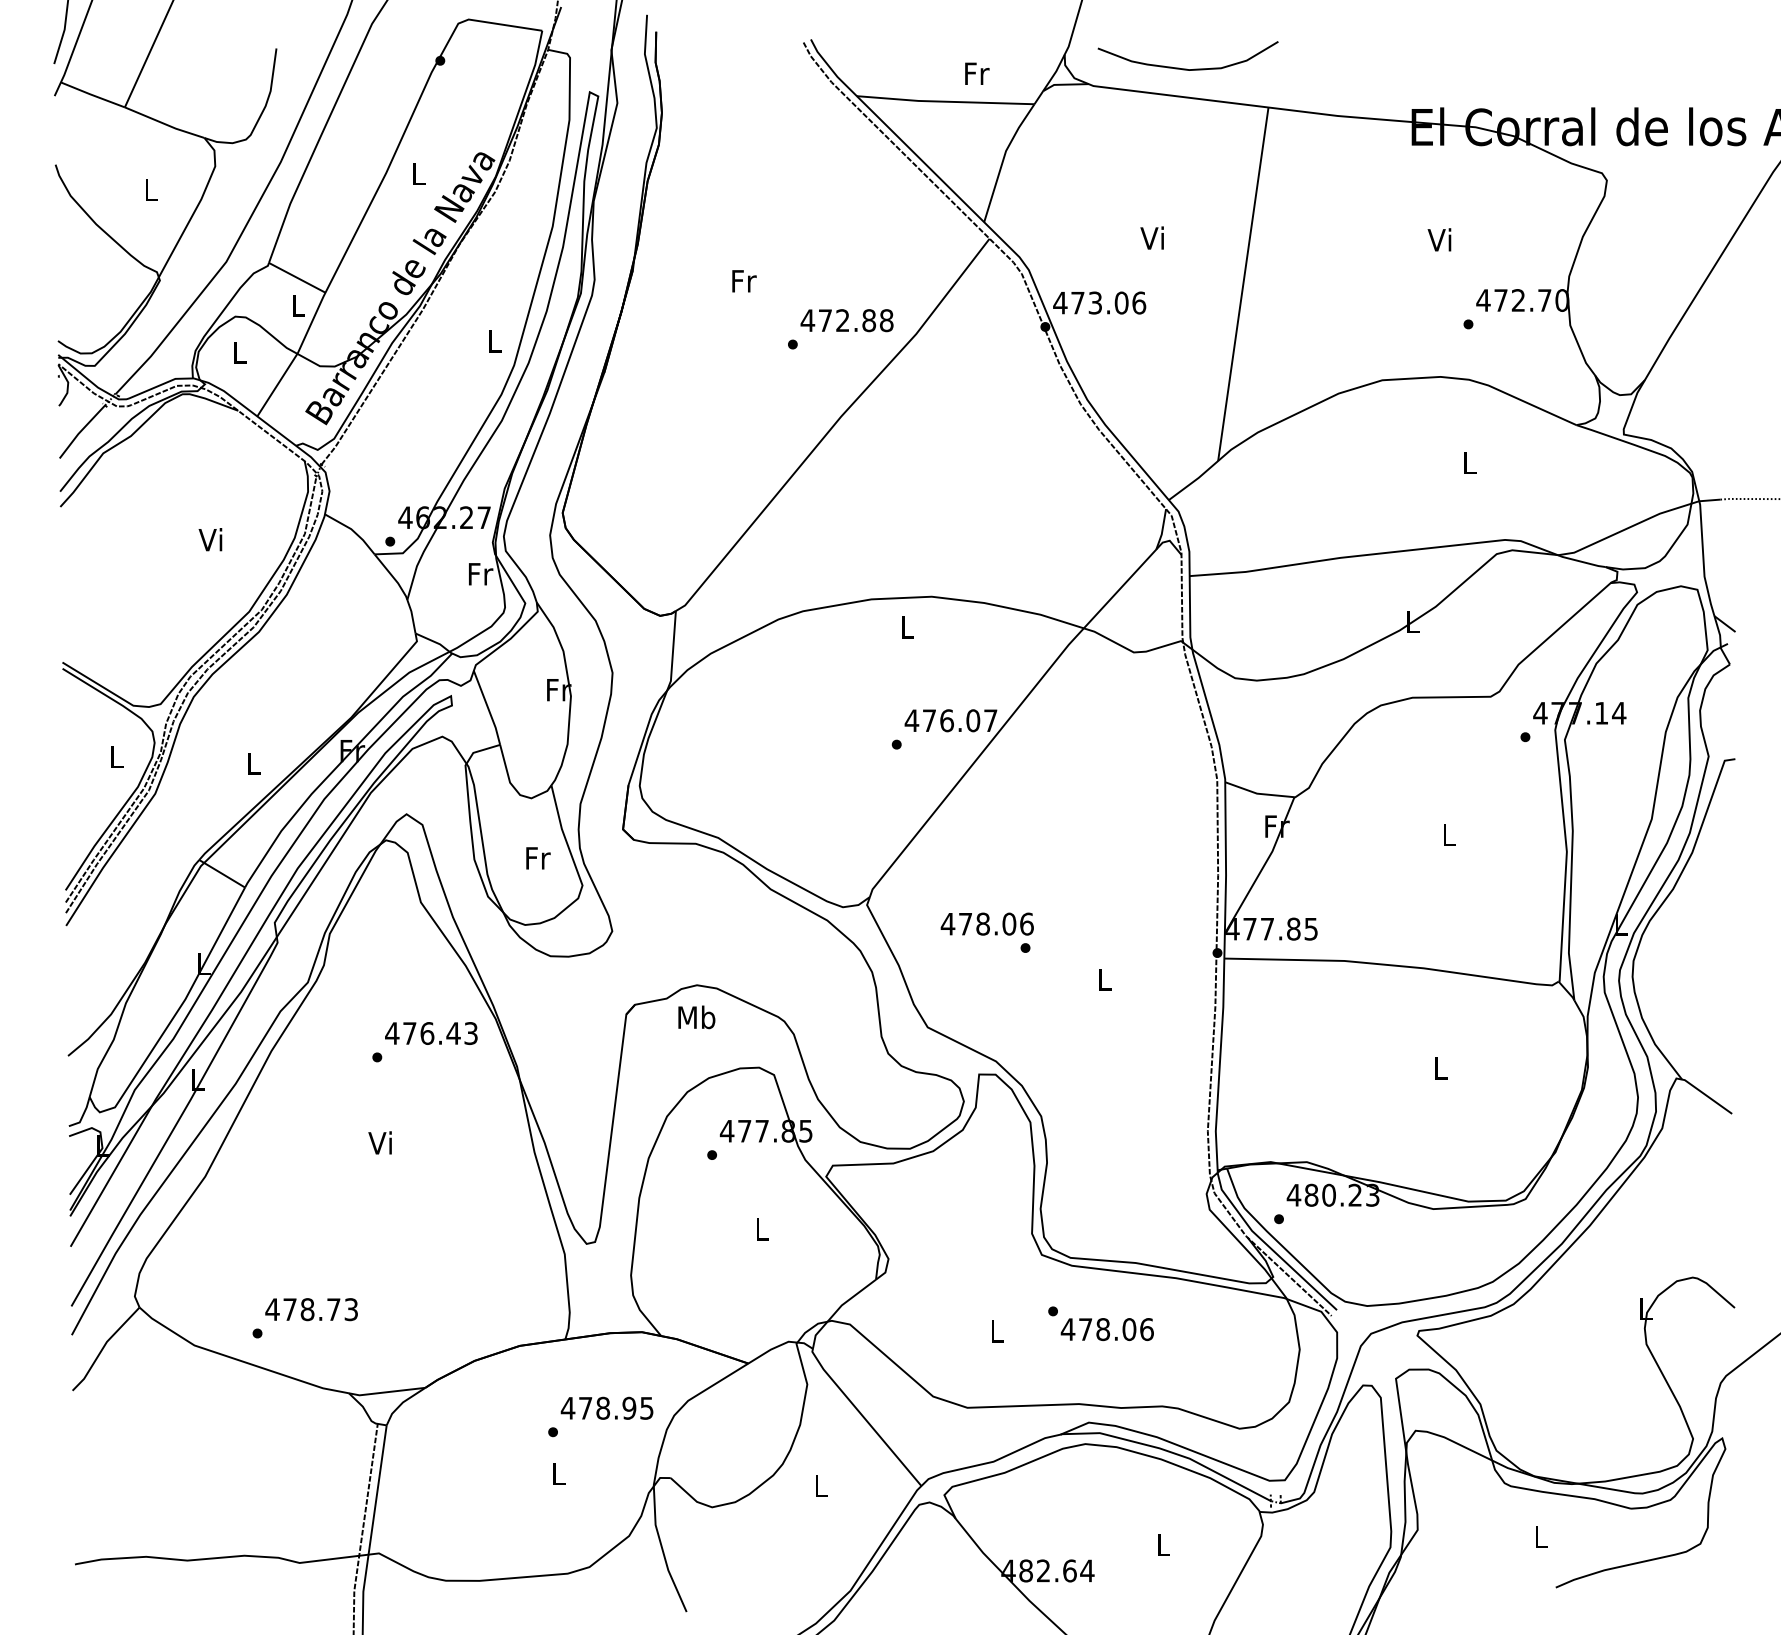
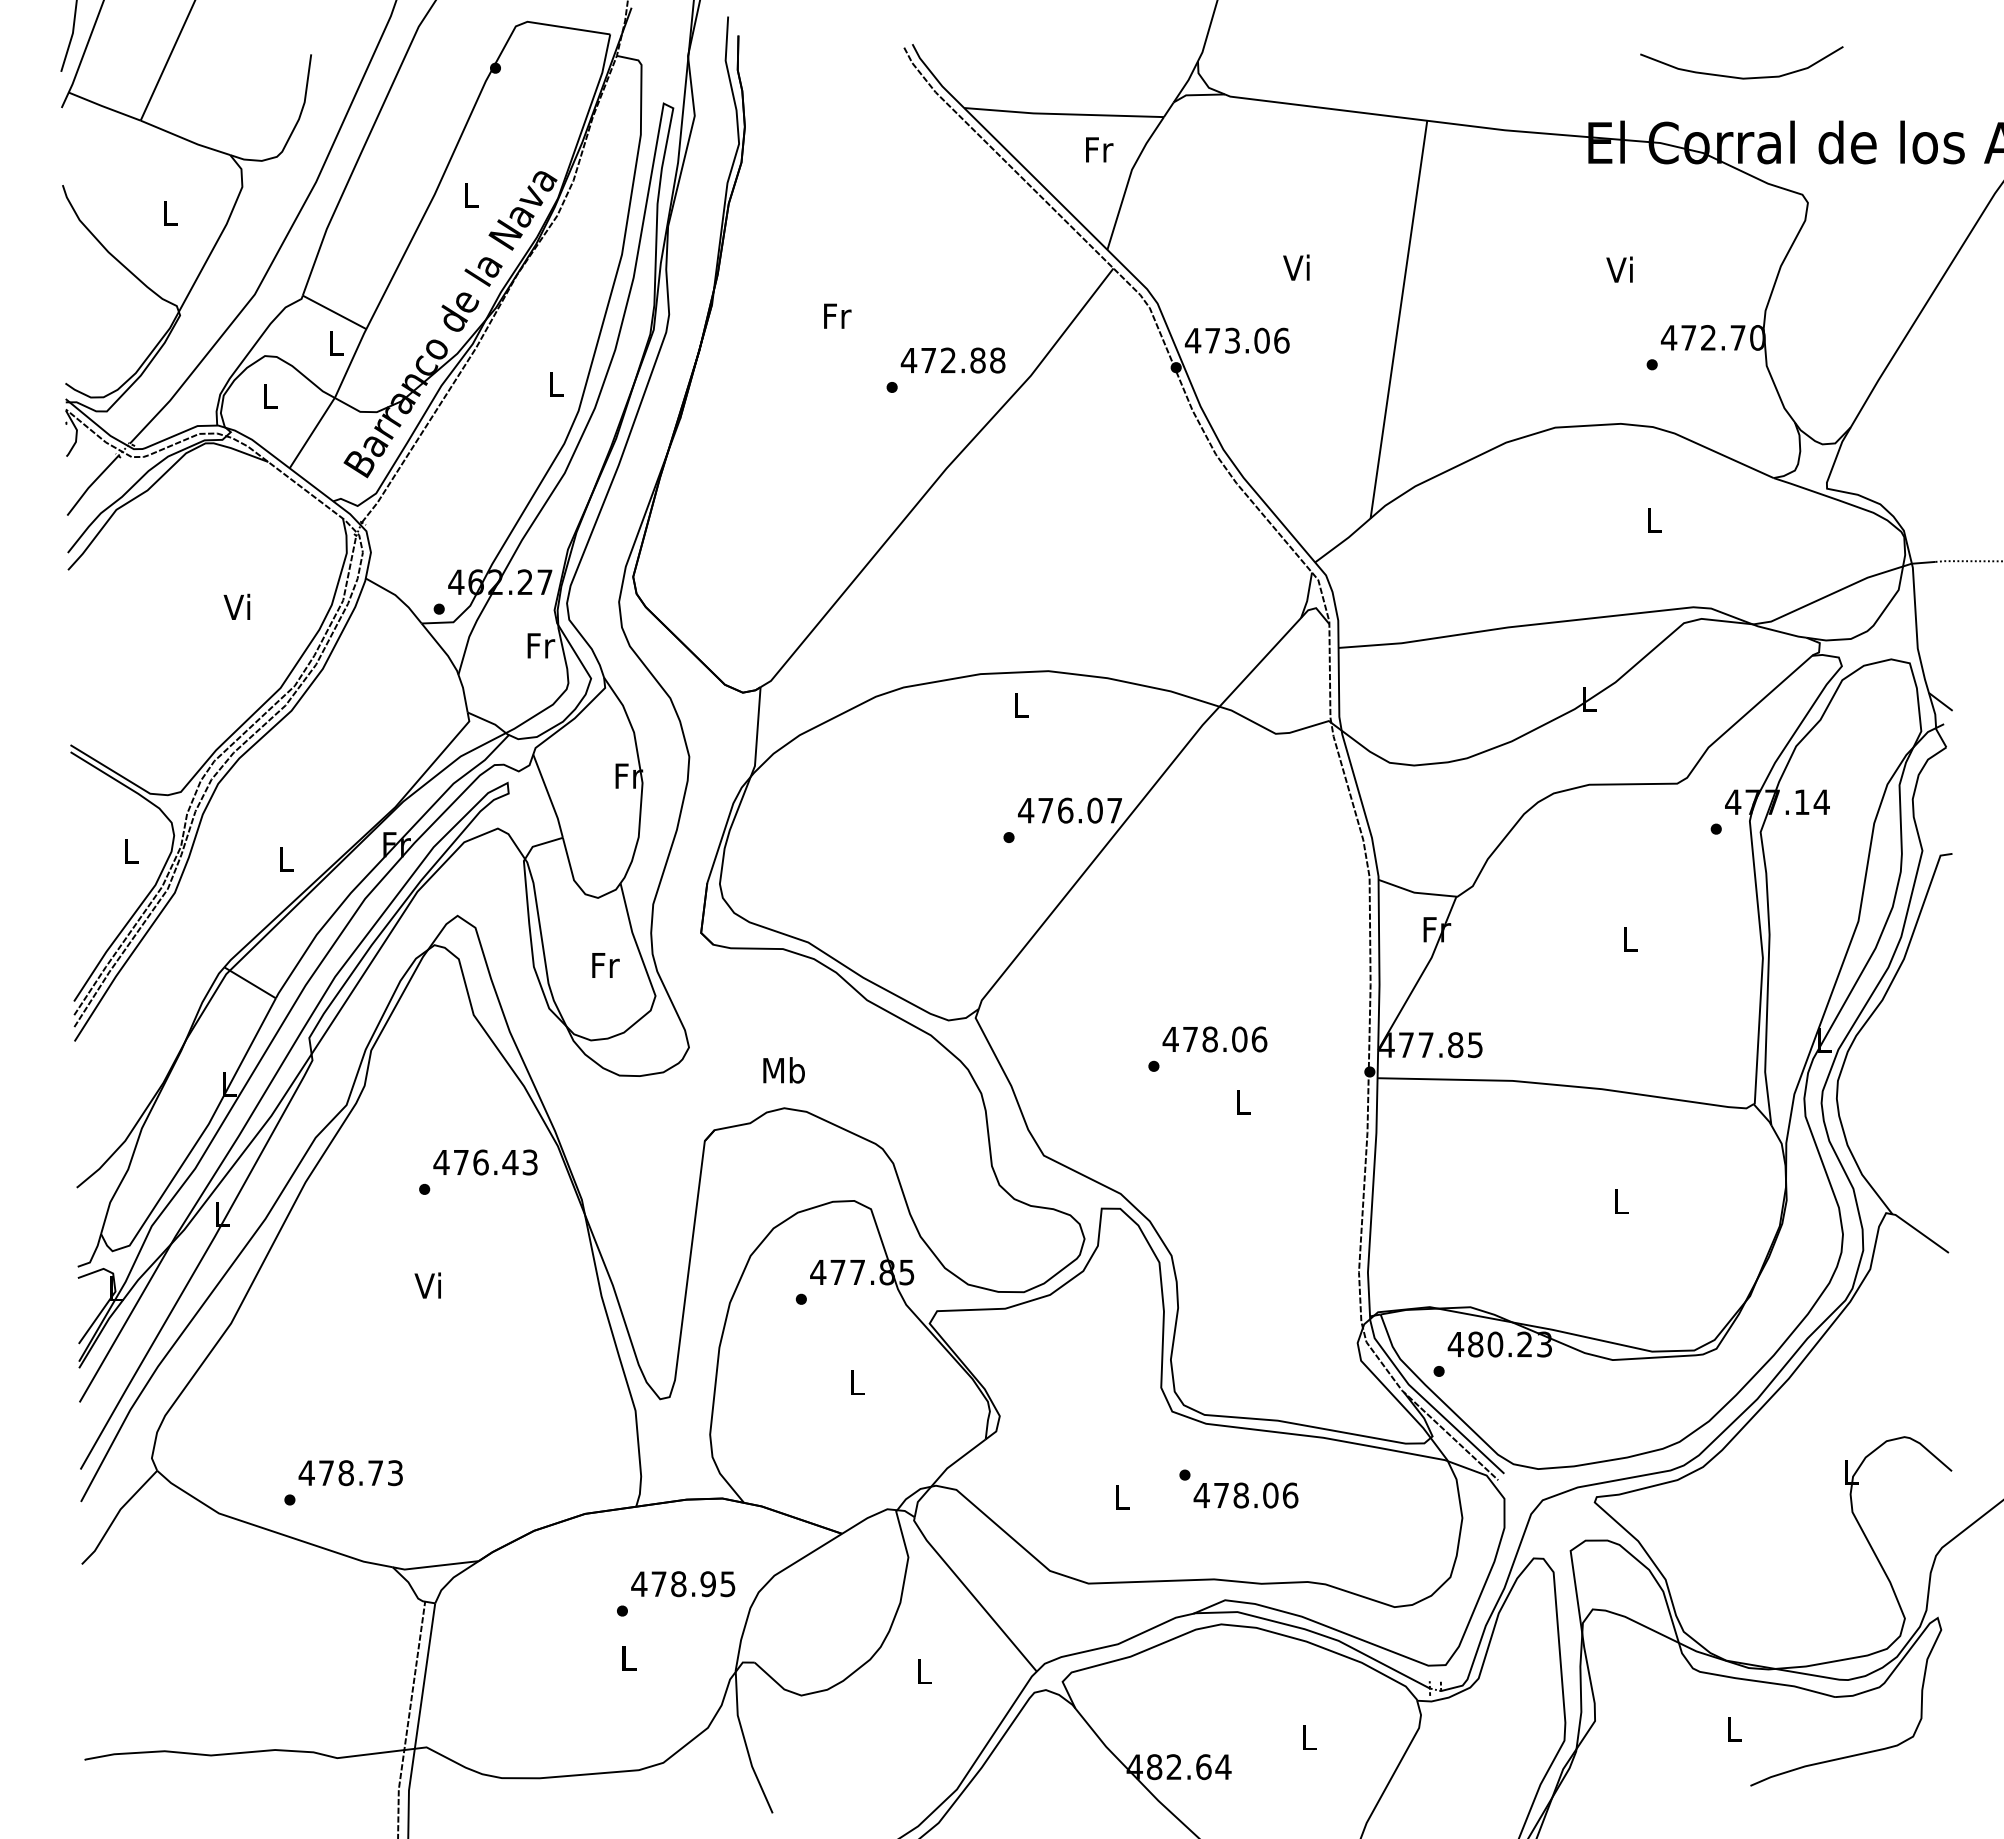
curve: (1183, 68) -> (1736, 76), moved
text: (977, 73) -> (1099, 149), moved
text: (986, 924) -> (1214, 1039), moved
text: (696, 1017) -> (783, 1070), moved

